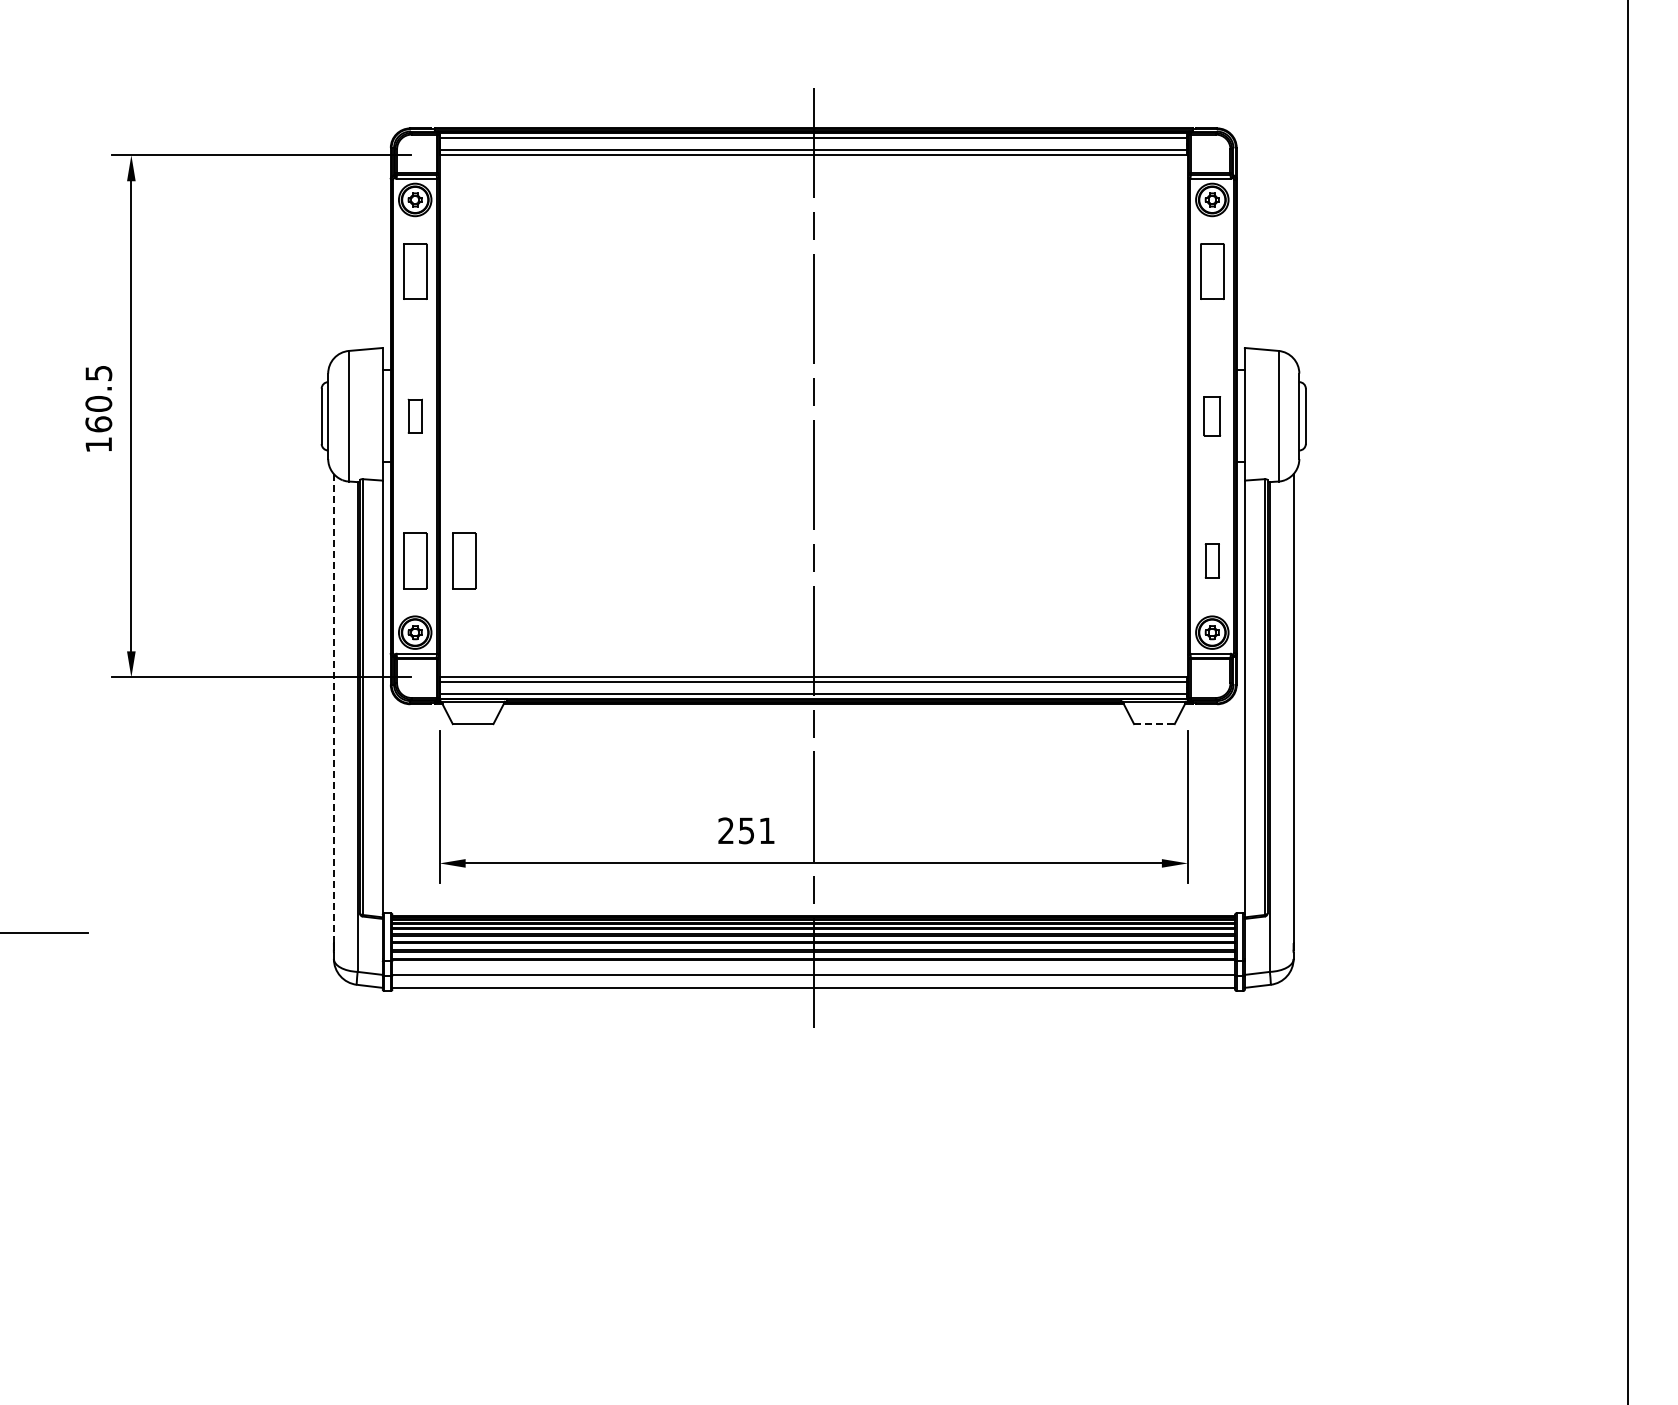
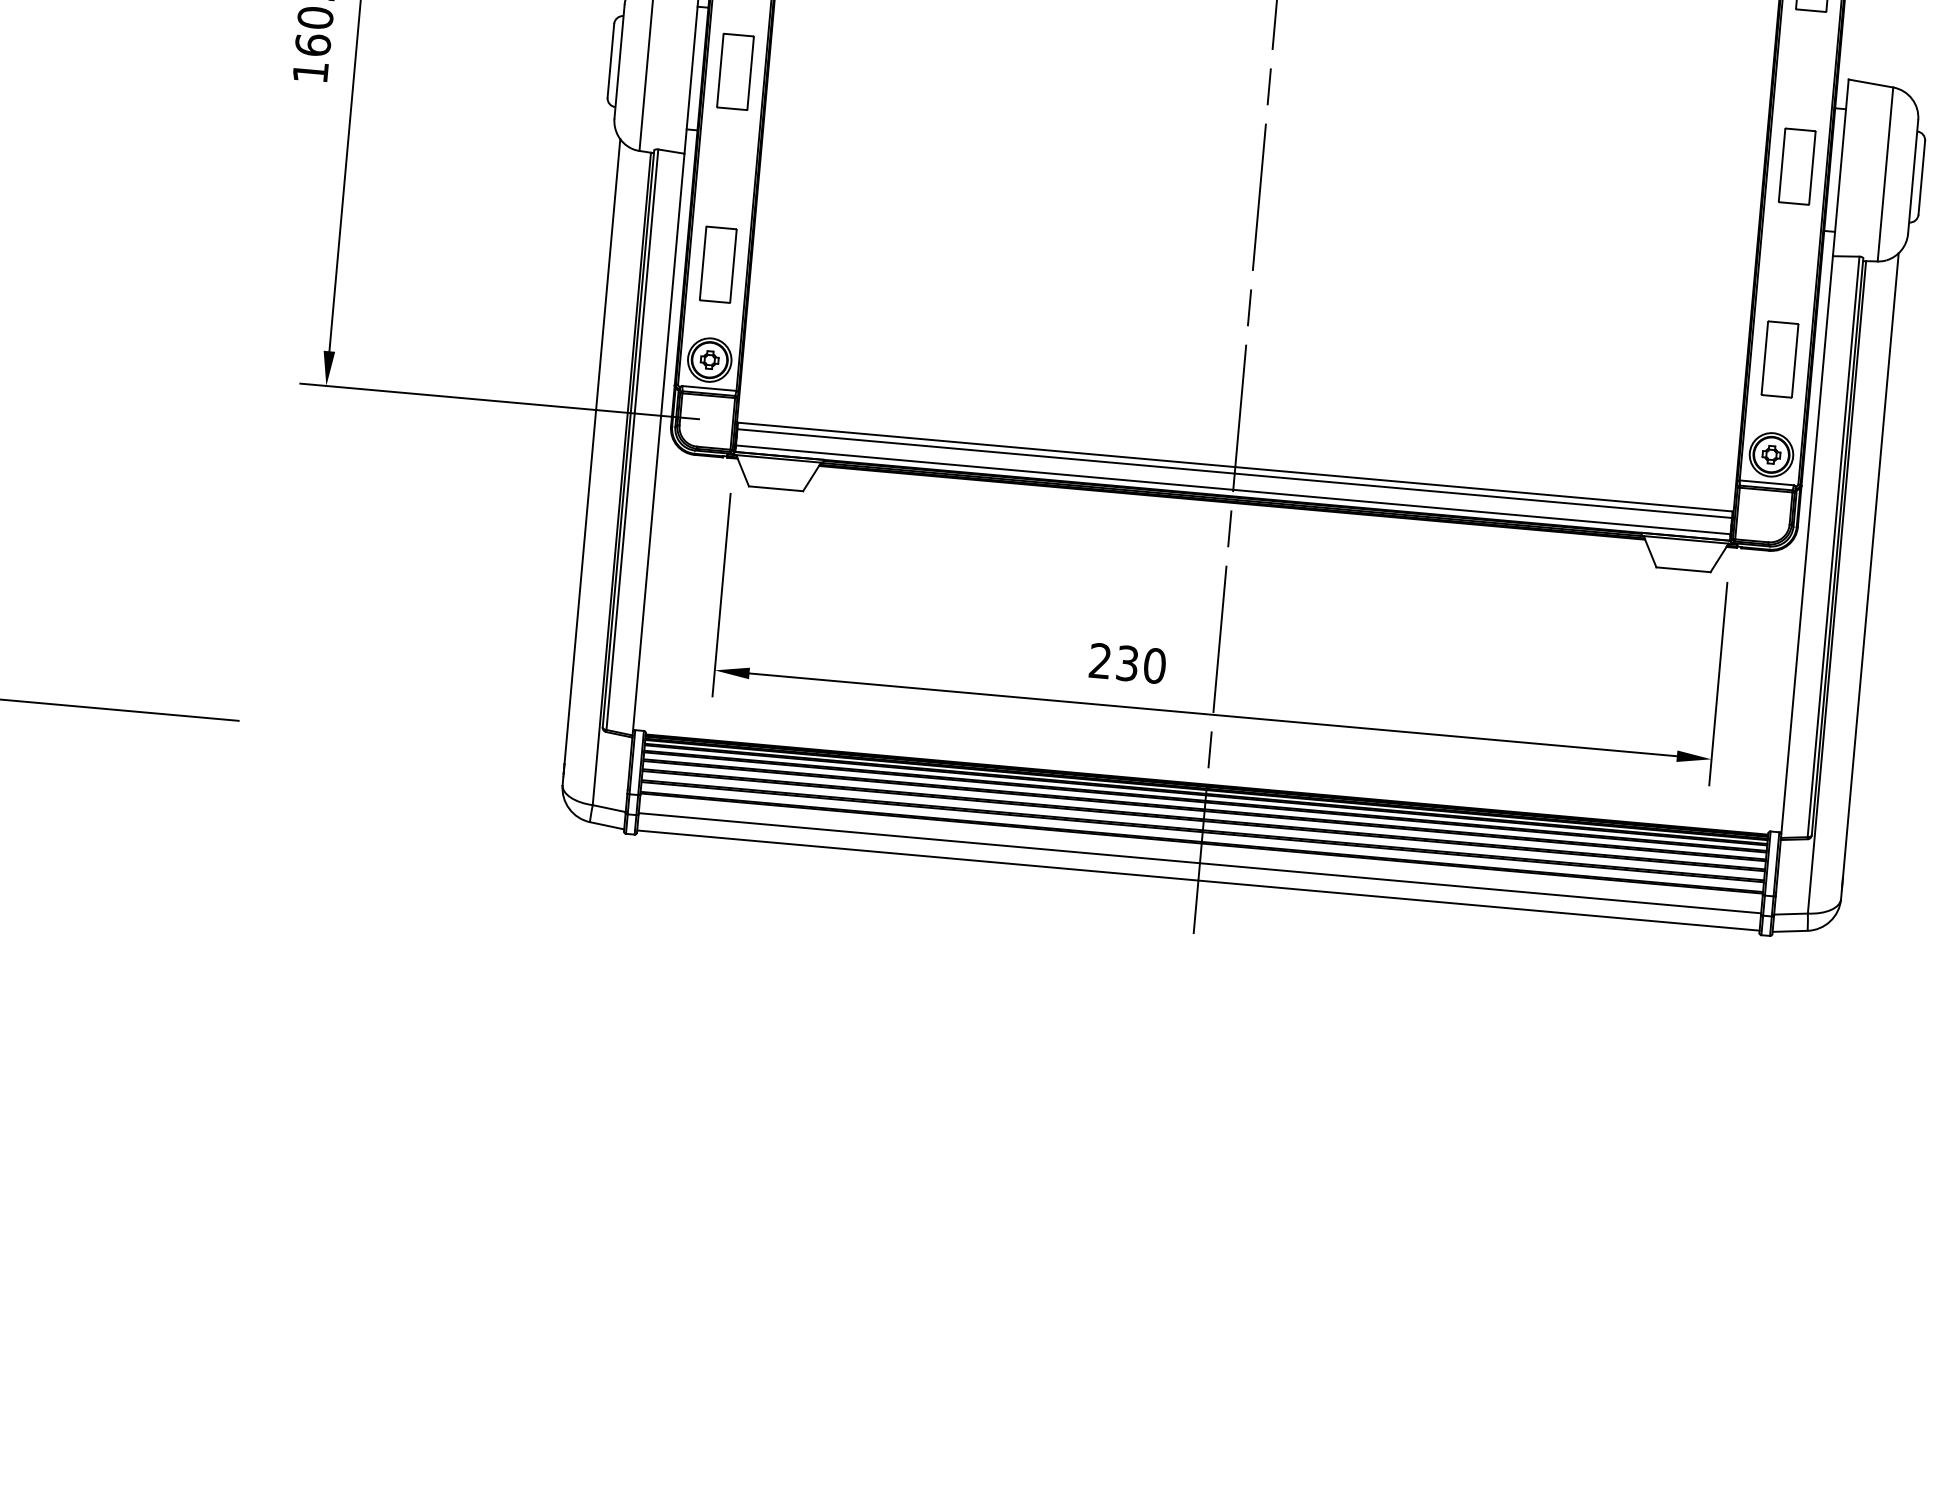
part: (415, 415) -> (735, 70), size x1.67
part: (1212, 415) -> (1797, 165), size x1.43
part: (464, 560) -> (783, 269), removed
part: (1212, 560) -> (1780, 358), size x1.67
line: (333, 709) -> (591, 452), dashed -> solid
line: (1154, 724) -> (1683, 570), dashed -> solid
text: (757, 830) -> (1142, 664), 251 -> 230

